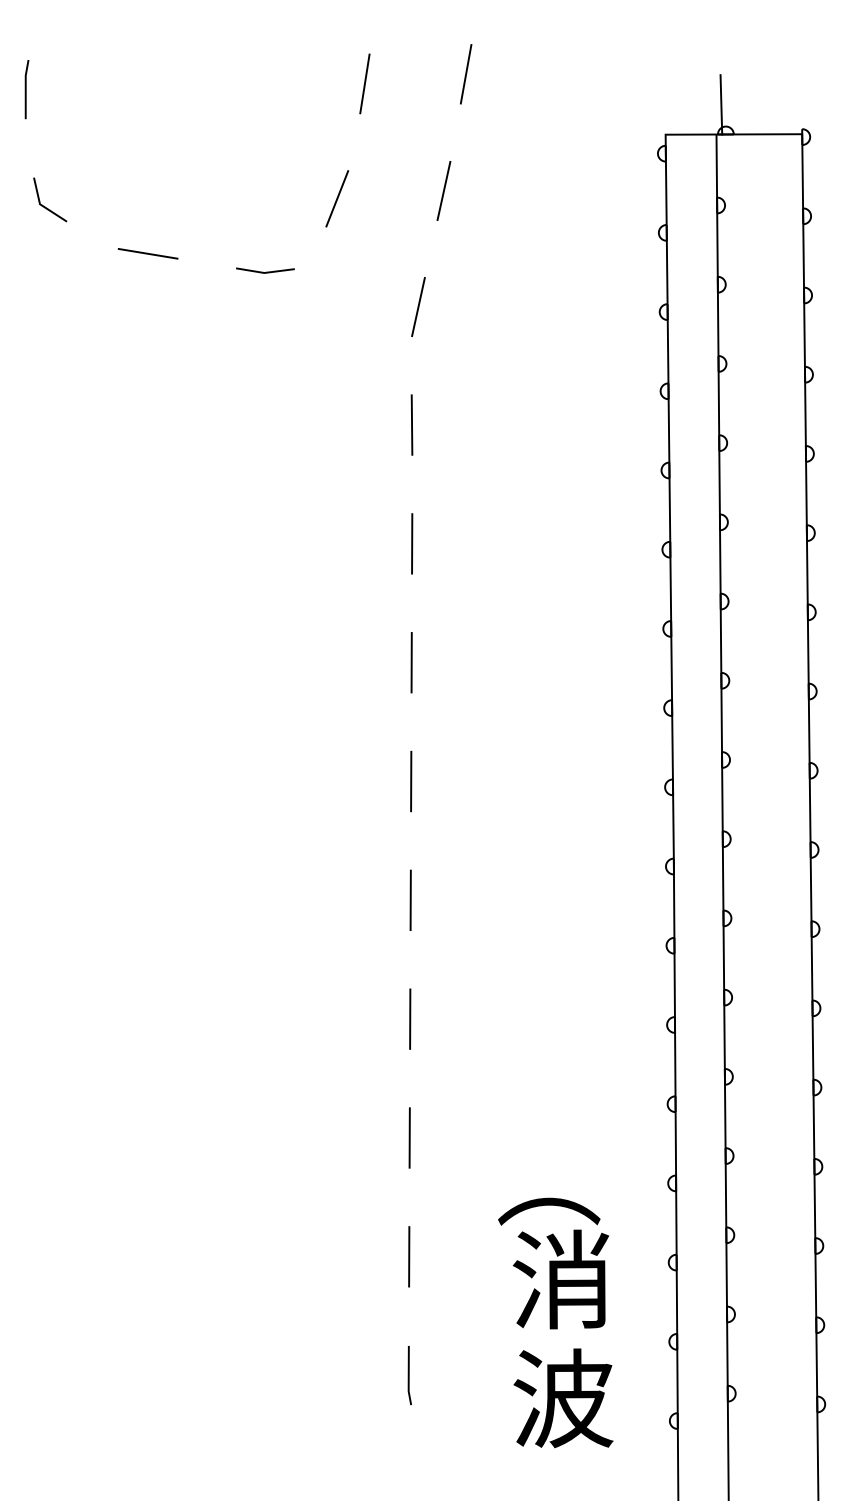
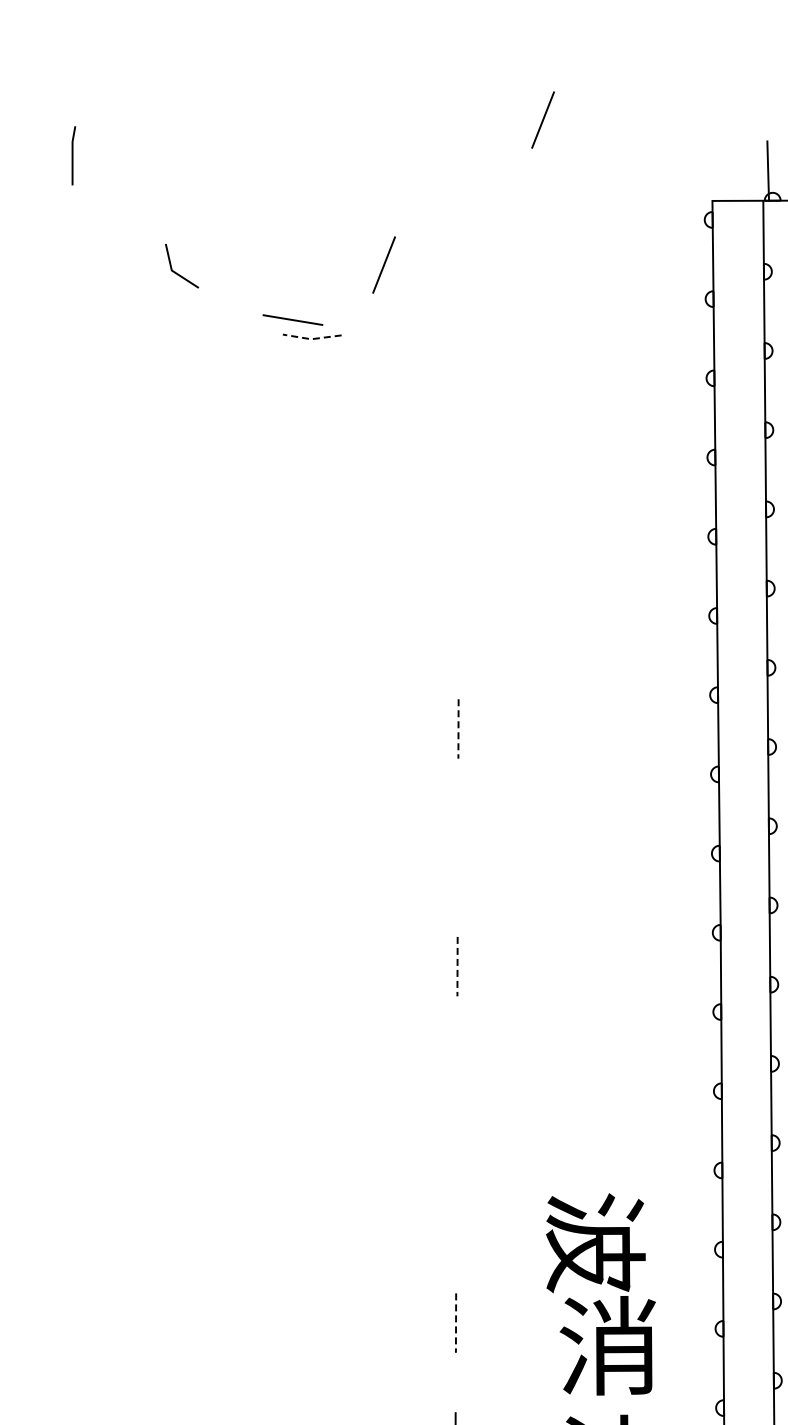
line: (496, 53) -> (543, 119), added
line: (465, 74) -> (512, 140), removed
line: (364, 83) -> (411, 149), removed
line: (443, 190) -> (490, 256), removed
line: (45, 206) -> (177, 272), moved
line: (147, 253) -> (292, 319), moved
line: (264, 273) -> (311, 339), solid -> dashed
line: (418, 307) -> (465, 373), removed
line: (411, 424) -> (458, 490), removed
line: (412, 543) -> (459, 609), removed
line: (411, 662) -> (458, 728), solid -> dashed
line: (411, 781) -> (458, 847), removed
line: (410, 900) -> (457, 966), solid -> dashed
line: (410, 1018) -> (457, 1084), removed
line: (409, 1137) -> (456, 1203), removed
text: (549, 1177) -> (596, 1243), （ -> 波
line: (409, 1256) -> (456, 1322), solid -> dashed

